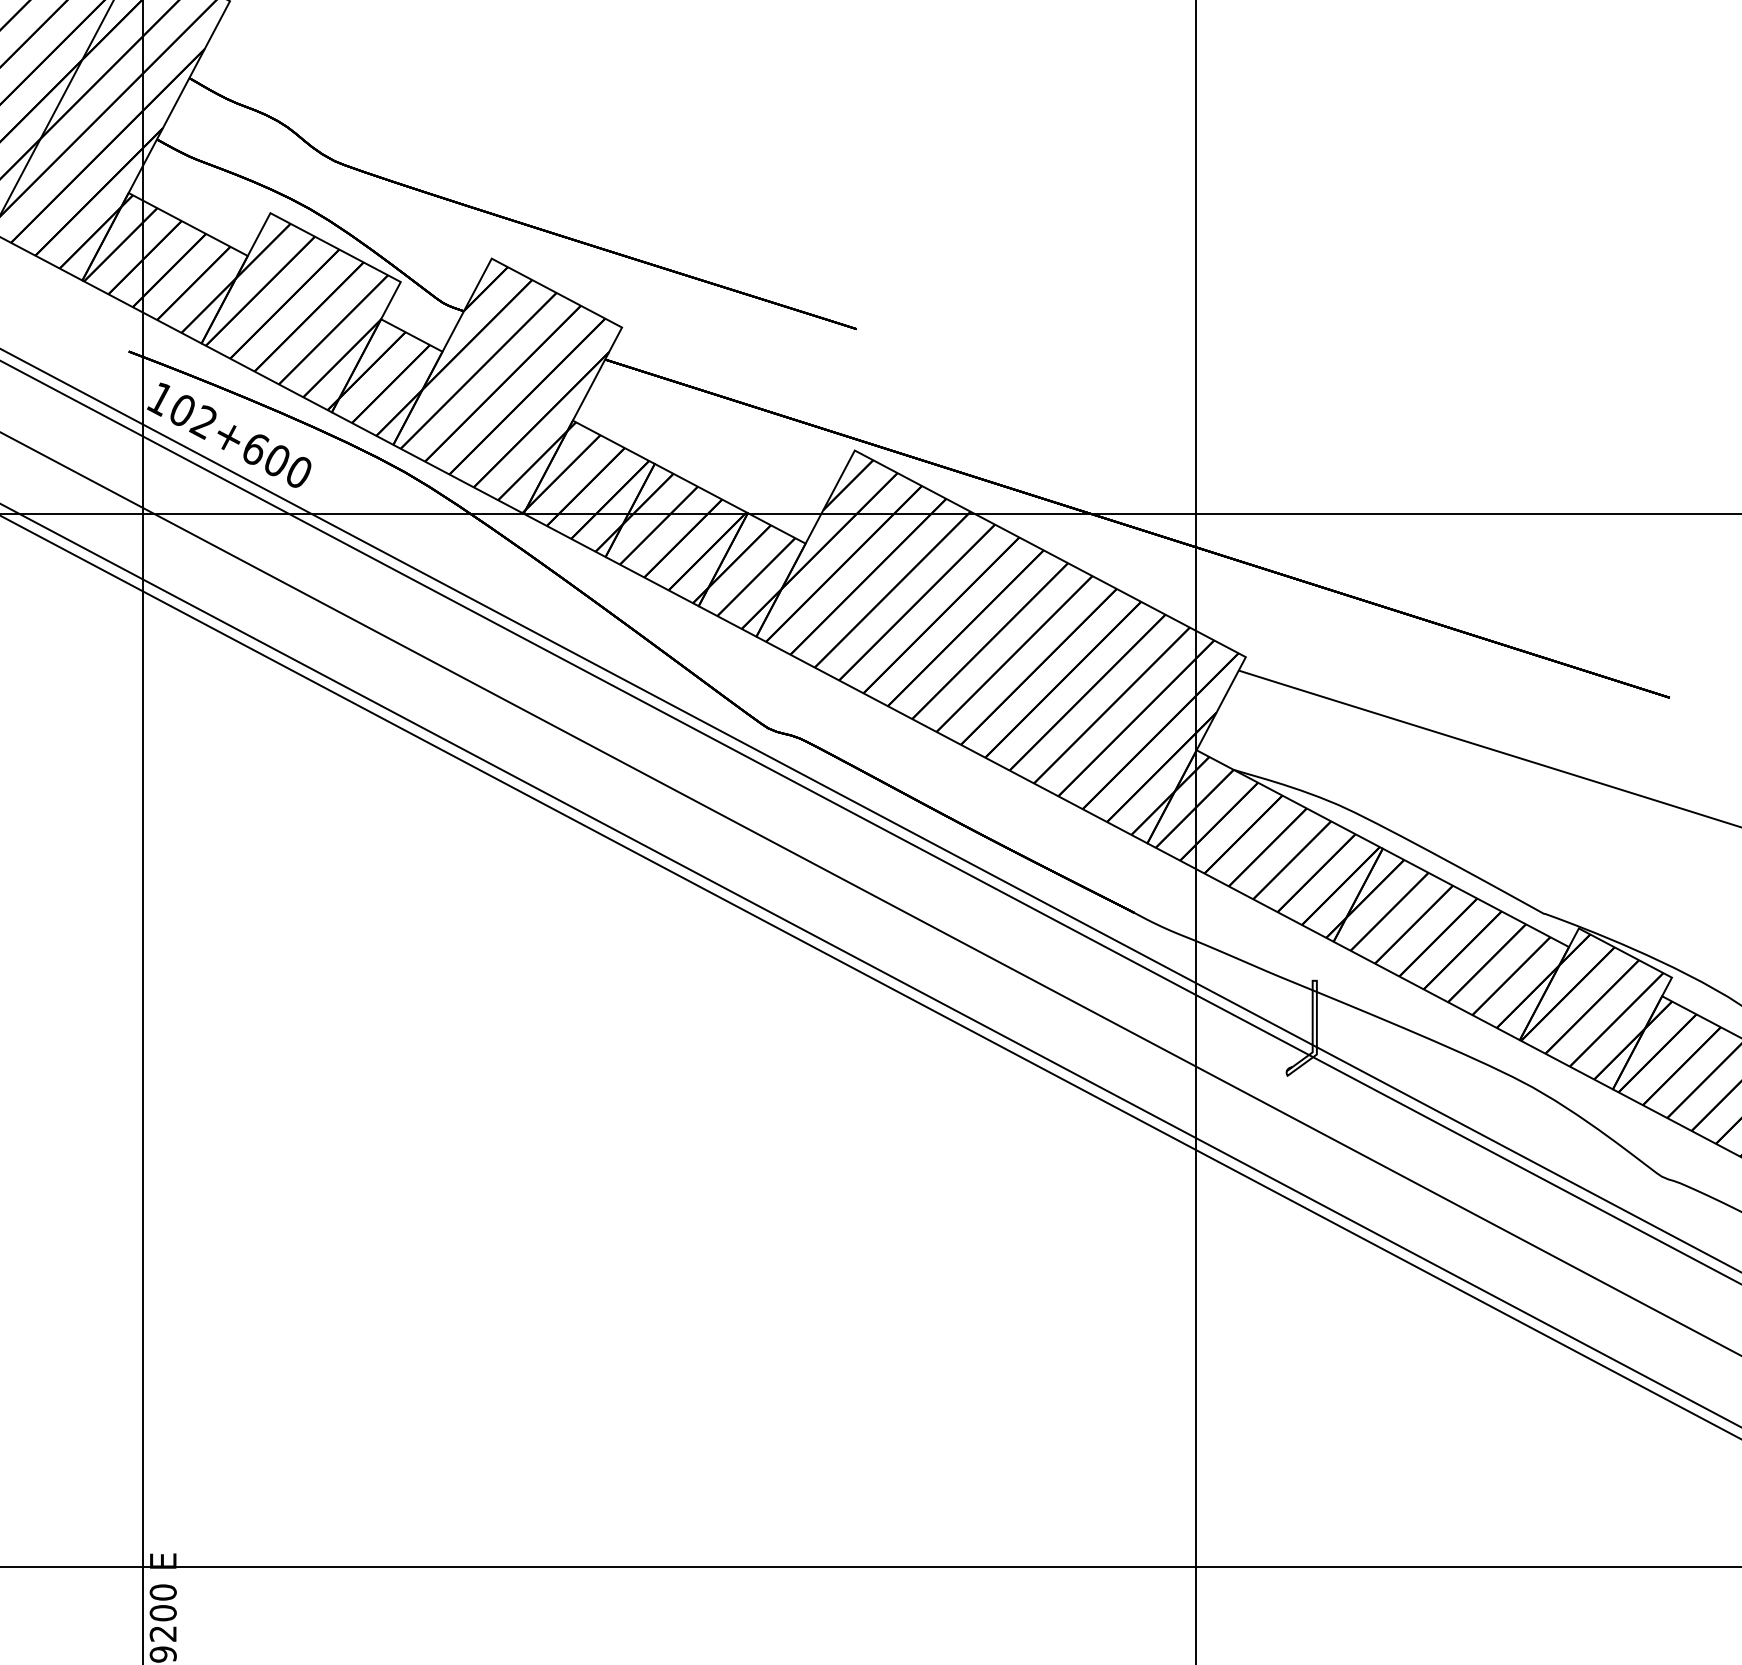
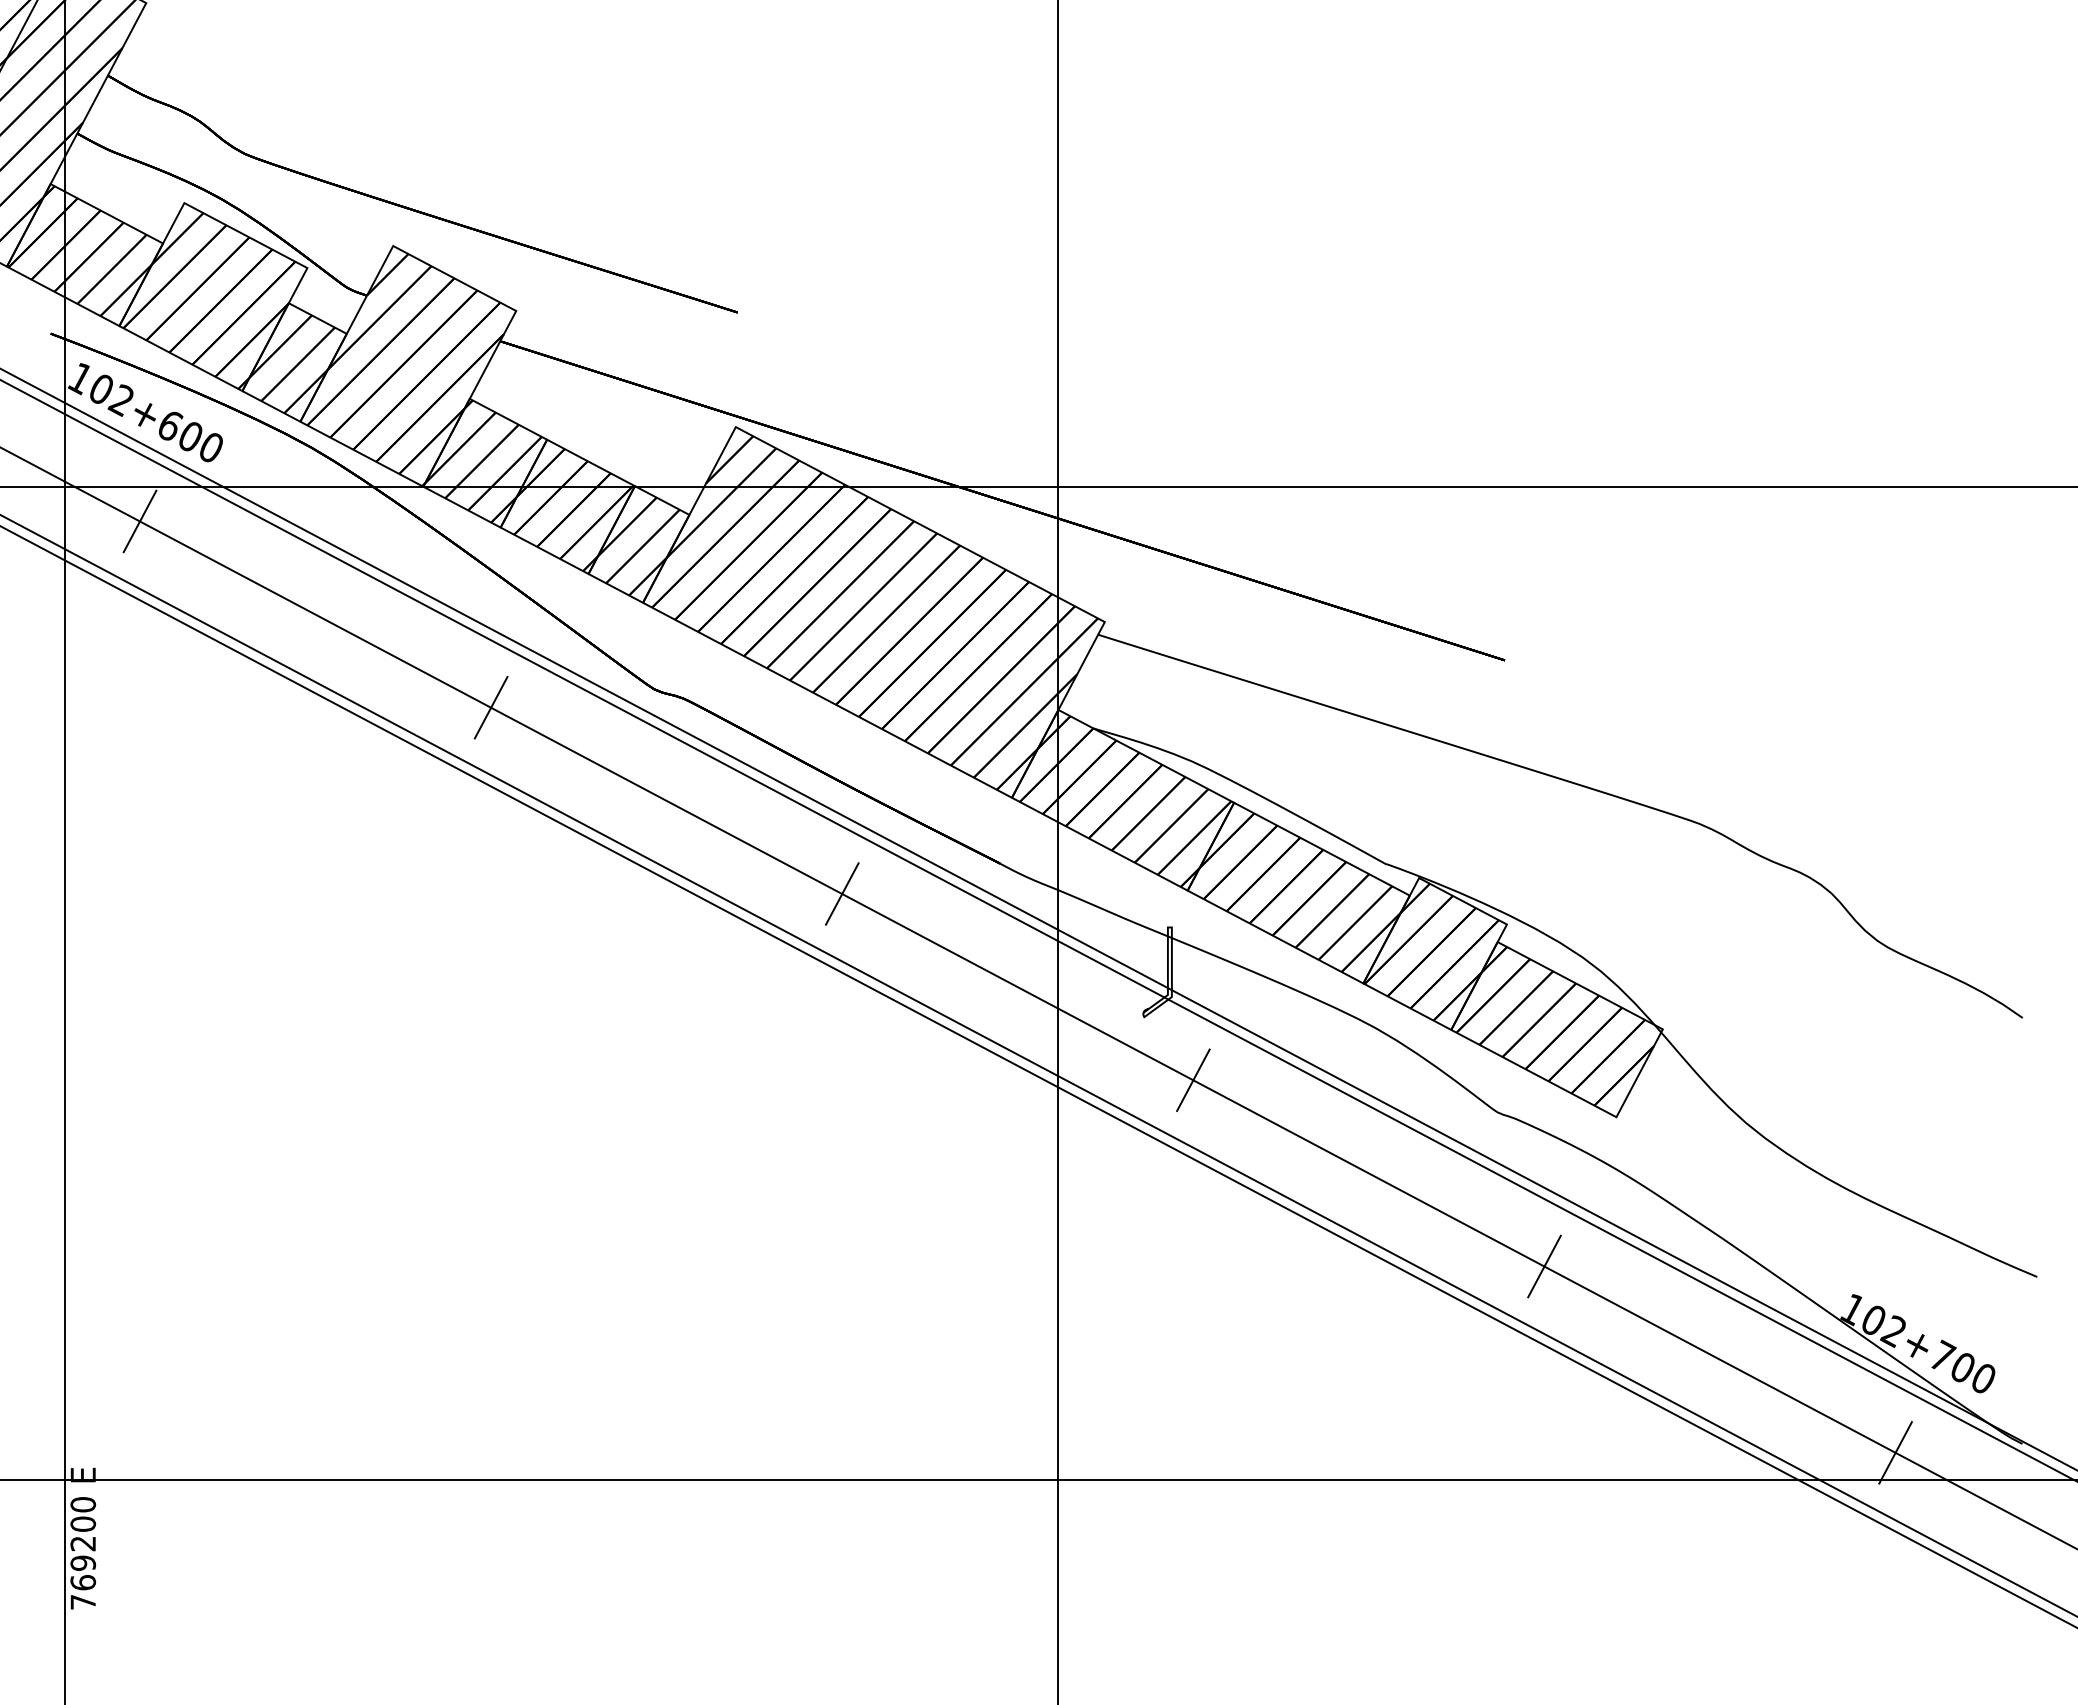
line: (222, 550) -> (139, 521), added
line: (594, 747) -> (490, 707), added
line: (966, 944) -> (841, 893), added
line: (1339, 1142) -> (1193, 1080), added
line: (1711, 1340) -> (1544, 1266), added

